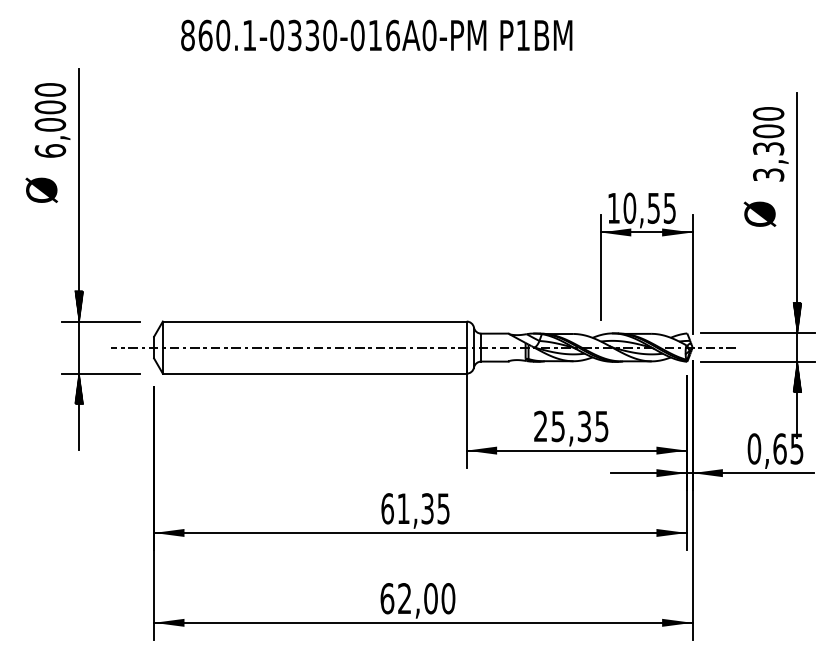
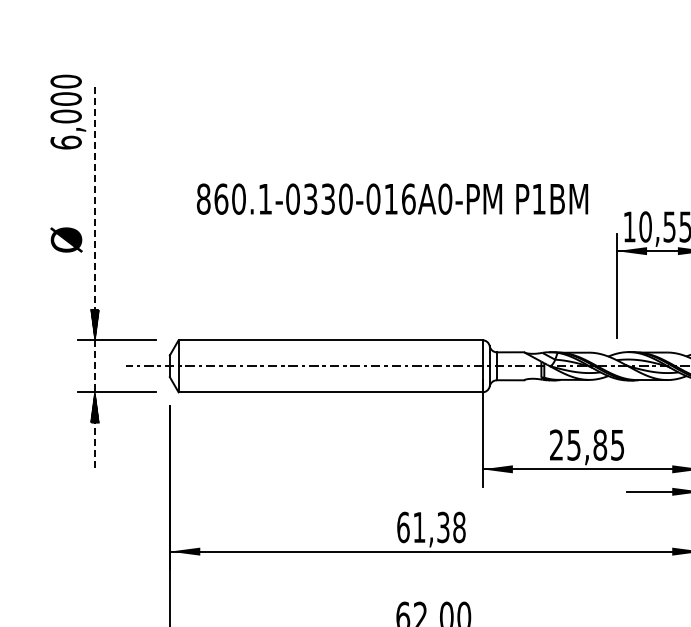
text: (376, 35) -> (392, 199), moved
text: (52, 120) -> (68, 112), moved
text: (41, 189) -> (66, 239), moved
line: (79, 259) -> (95, 278), solid -> dashed
text: (584, 426) -> (600, 445), 25,35 -> 25,85
text: (443, 508) -> (459, 527), 61,35 -> 61,38

